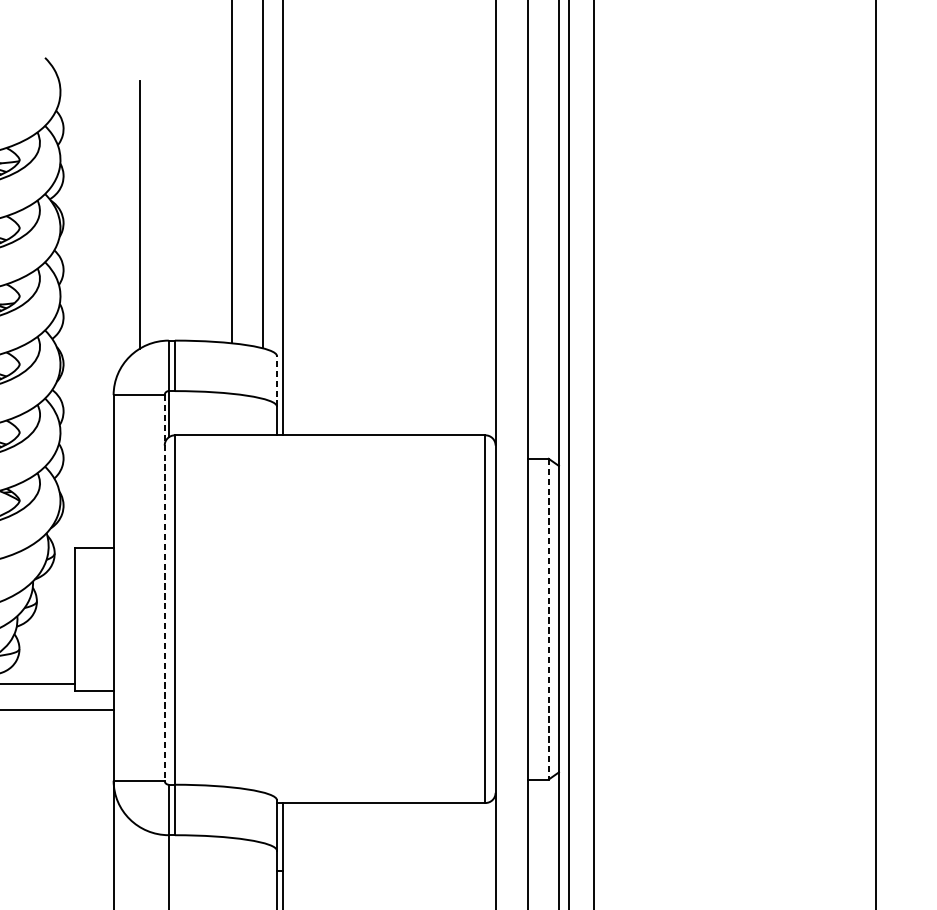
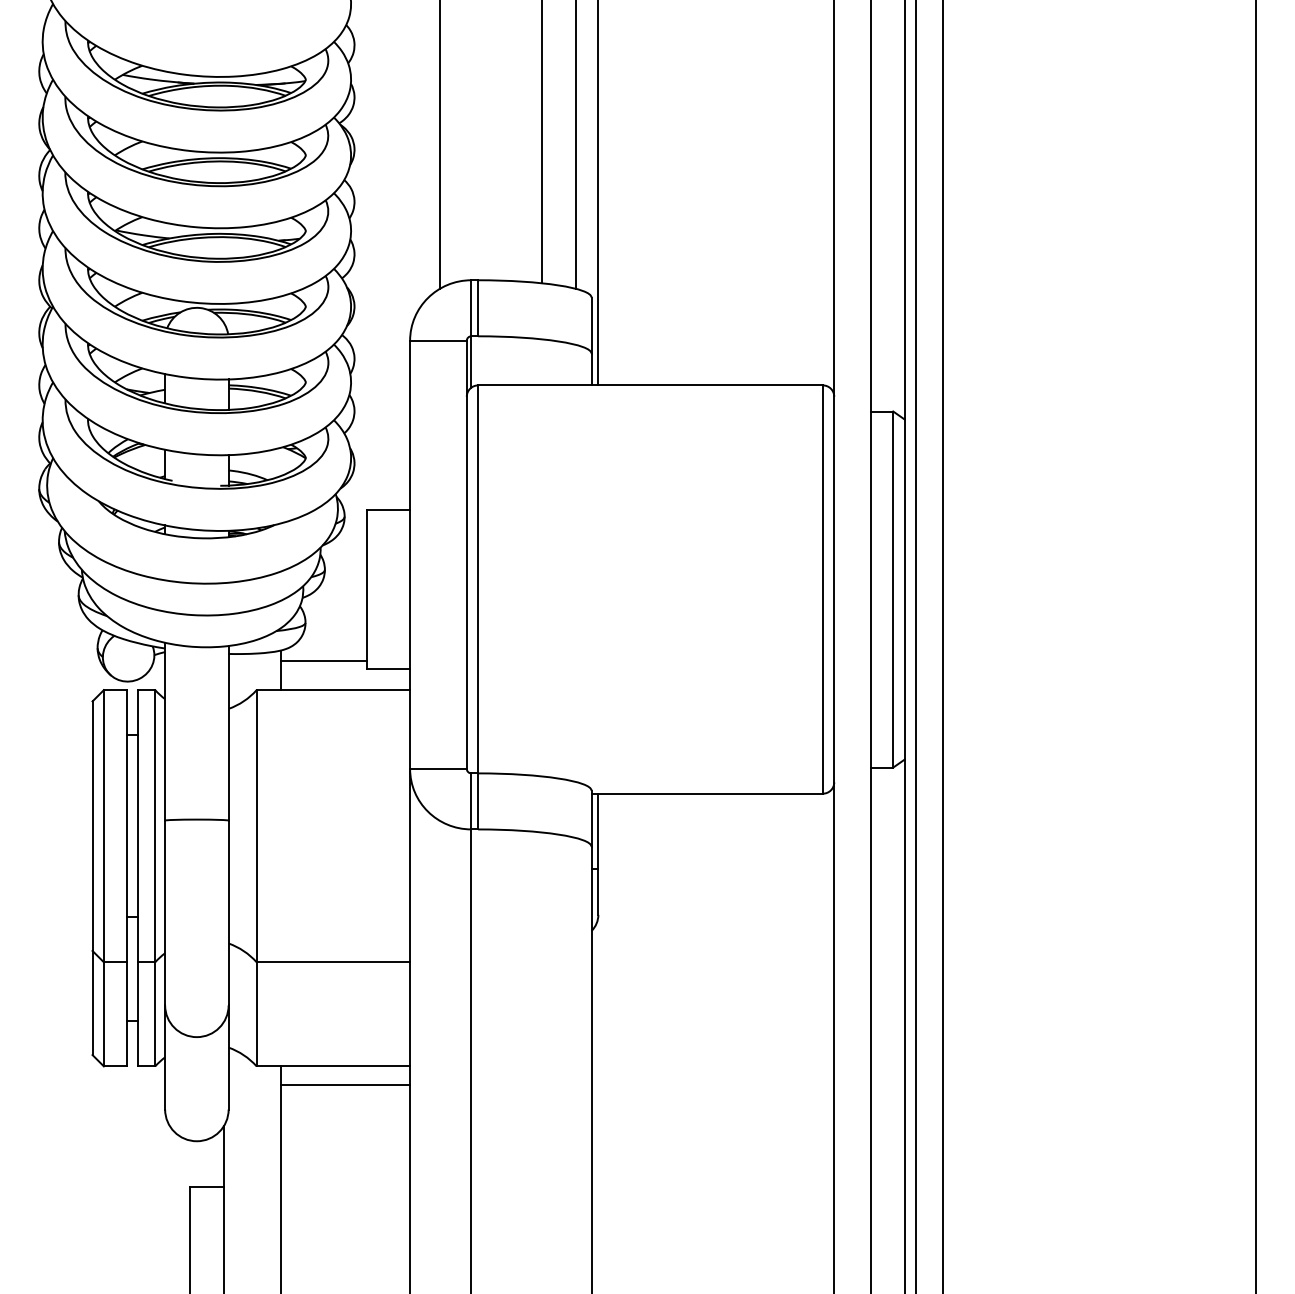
line: (277, 381) -> (591, 325), dashed -> solid
line: (164, 588) -> (466, 555), dashed -> solid
line: (548, 620) -> (893, 590), dashed -> solid

